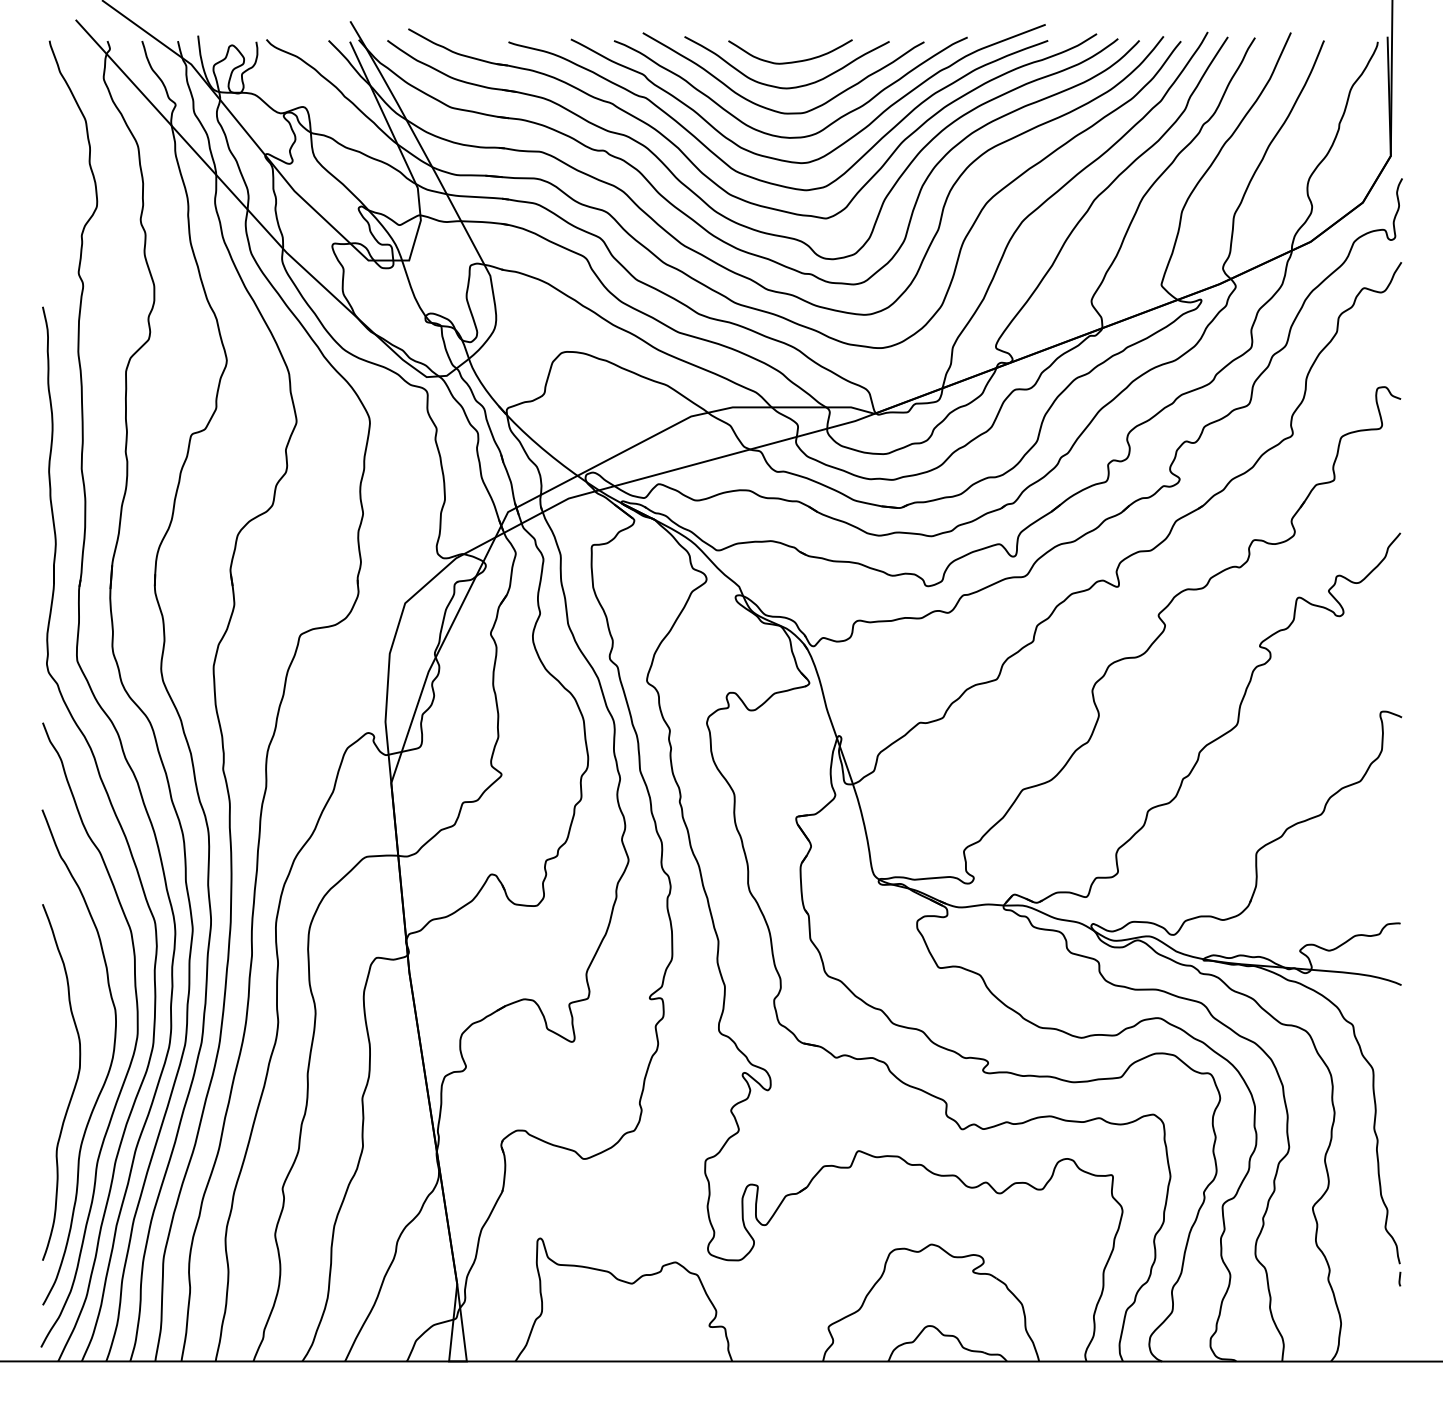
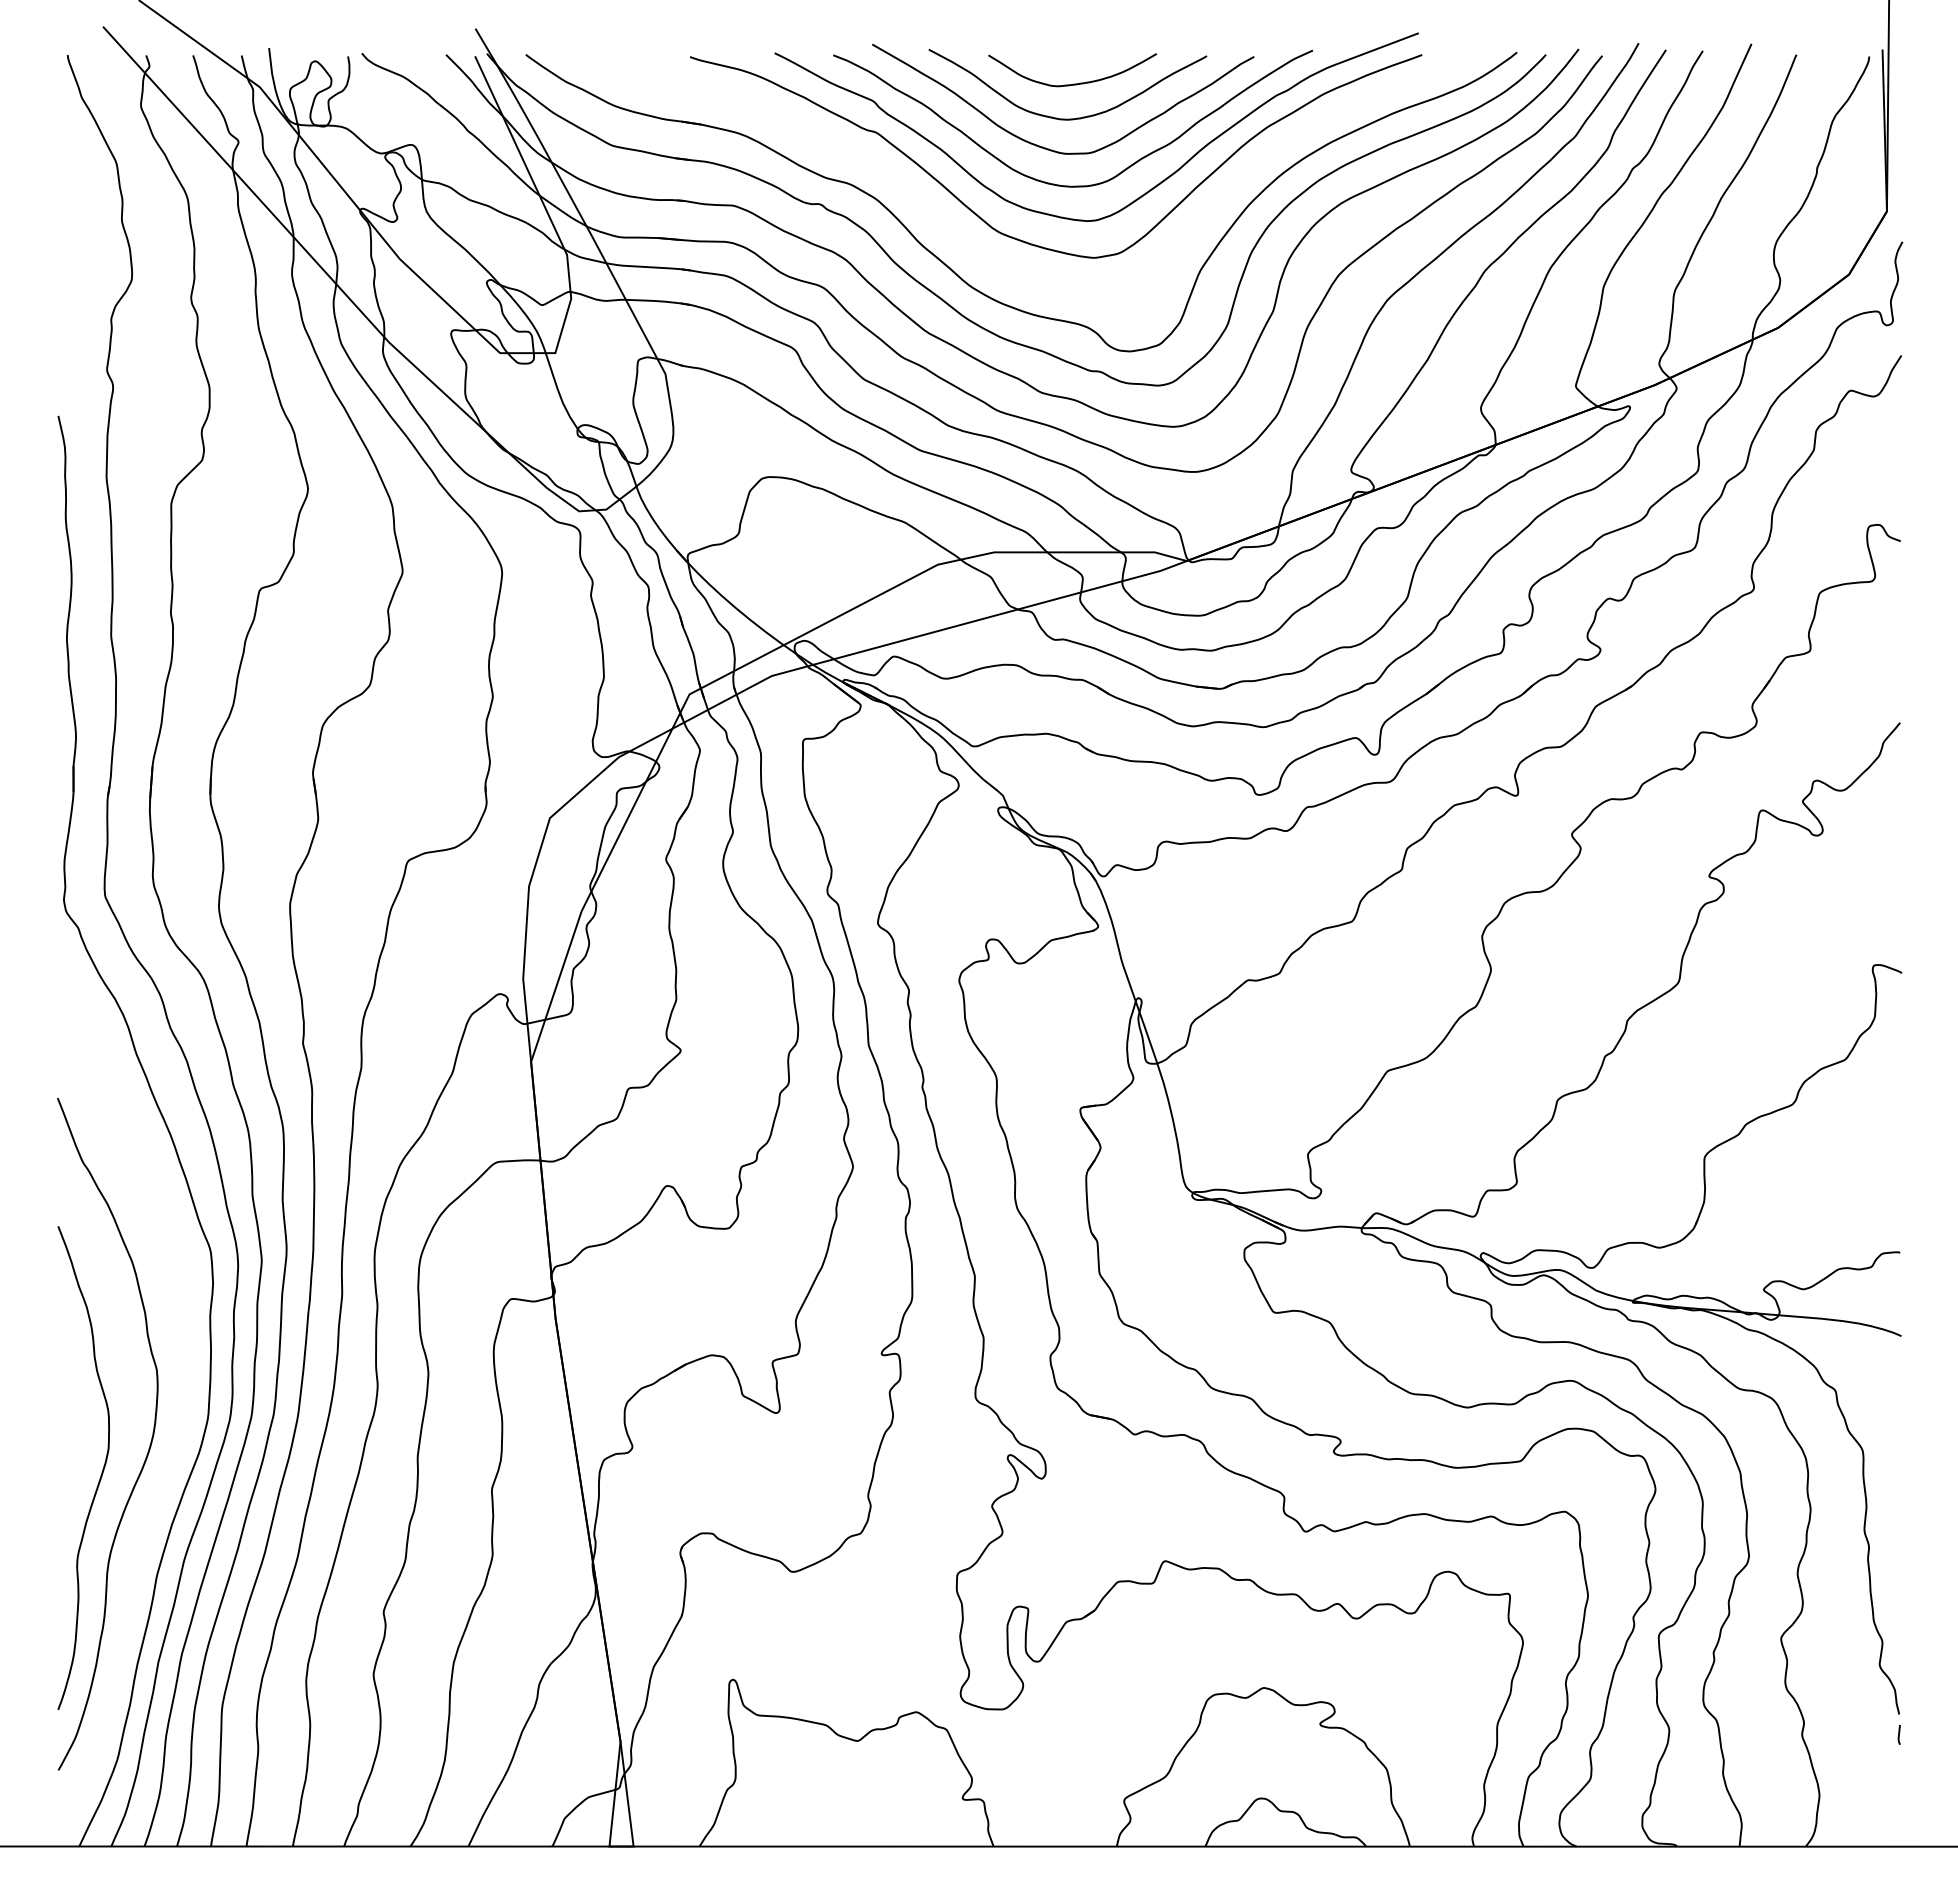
part: (710, 178) -> (963, 241), removed
curve: (135, 1044) -> (183, 1416), removed

